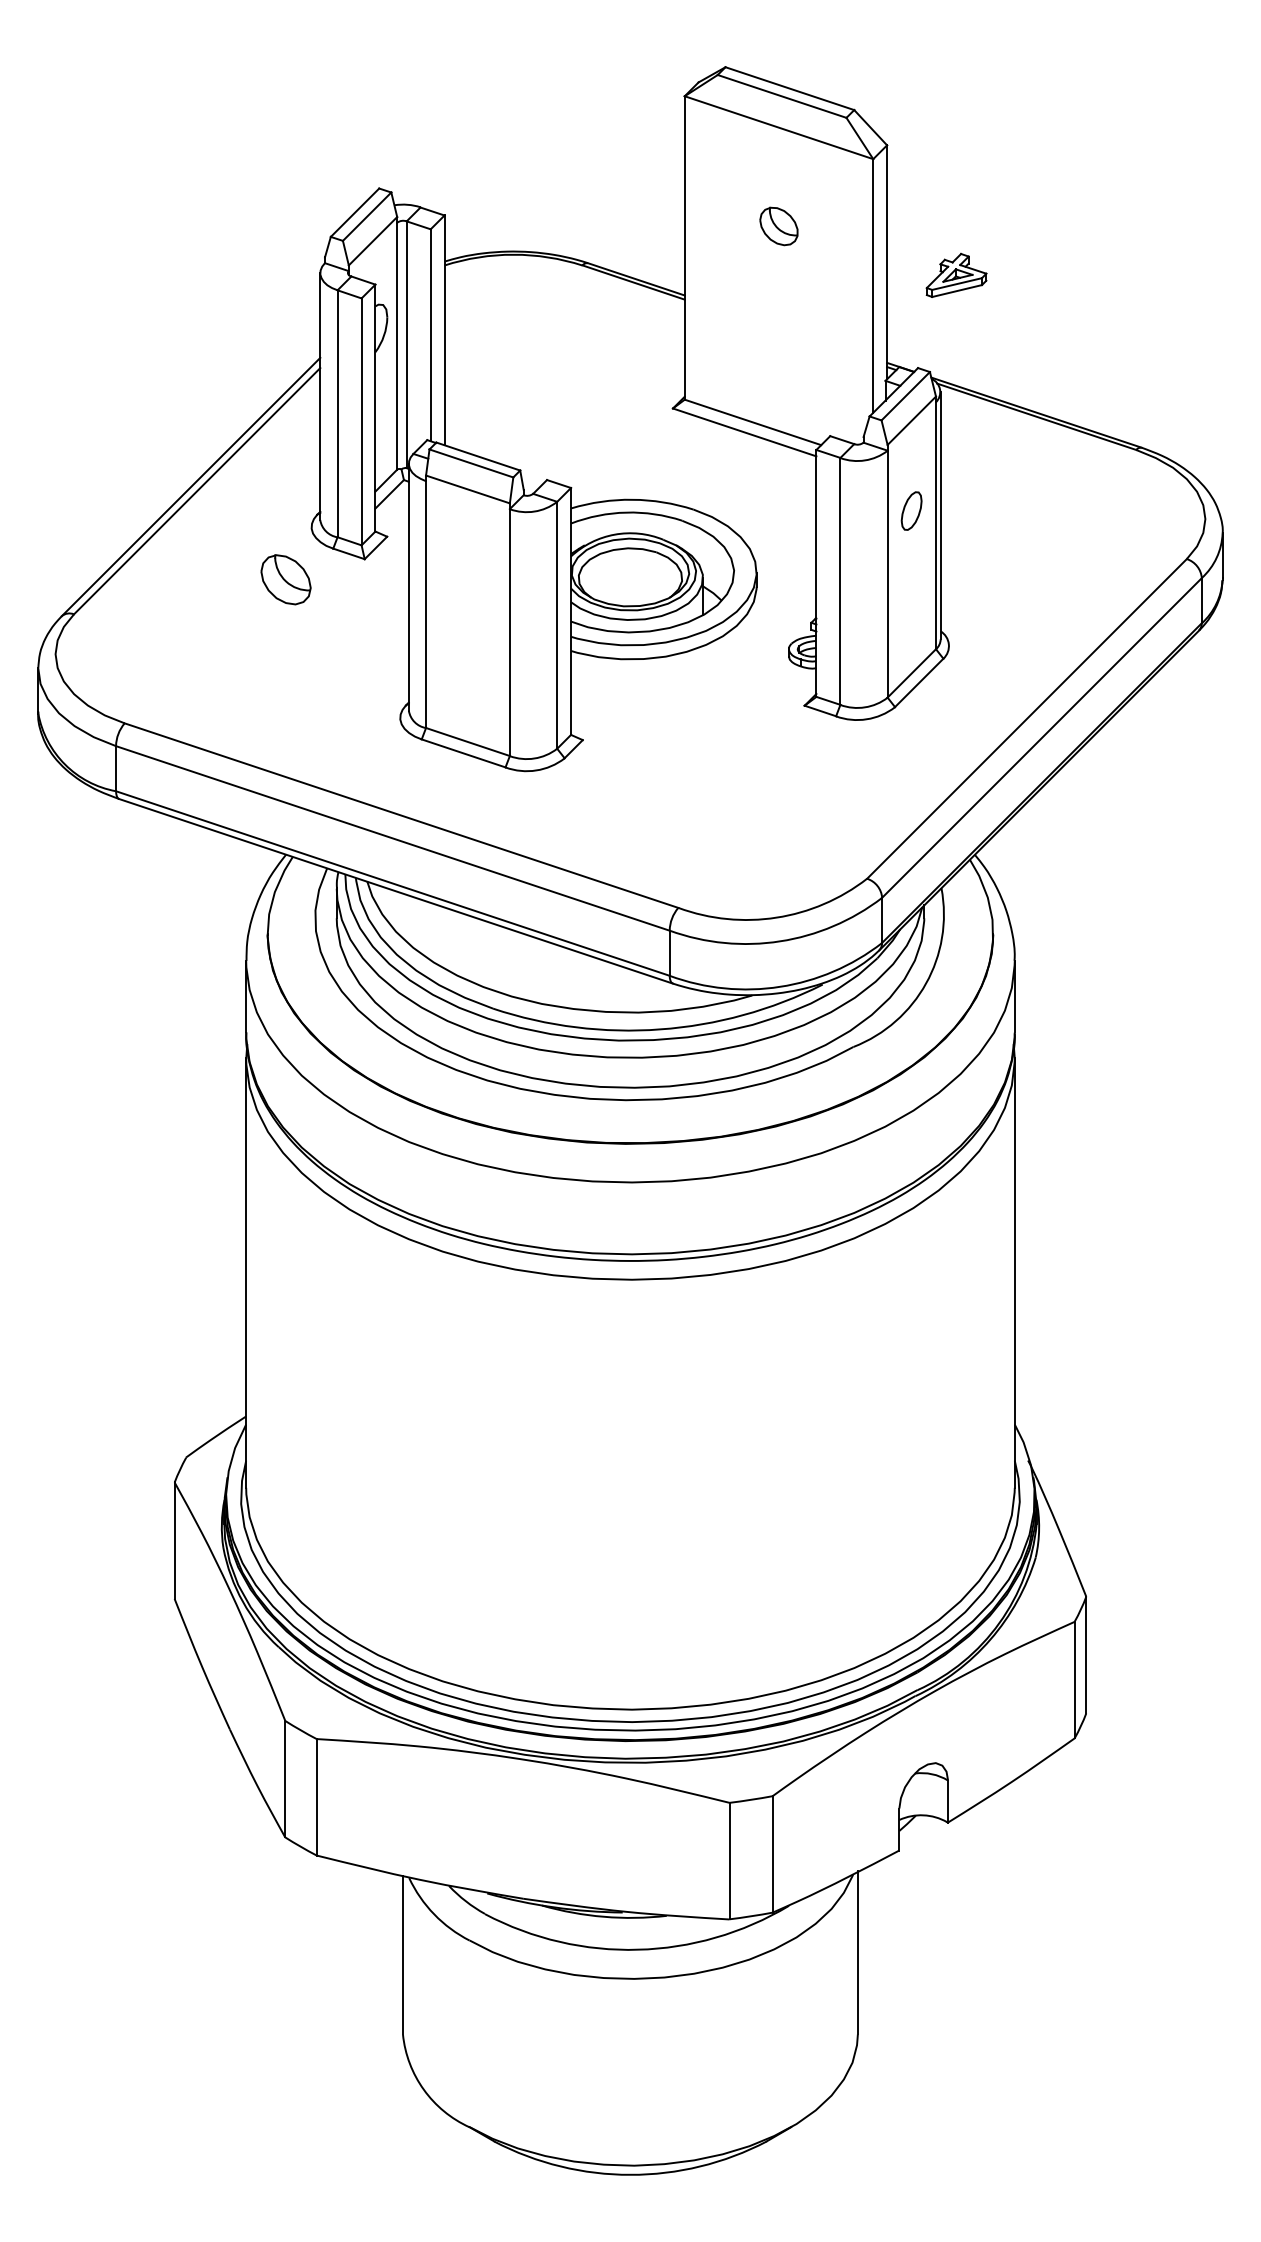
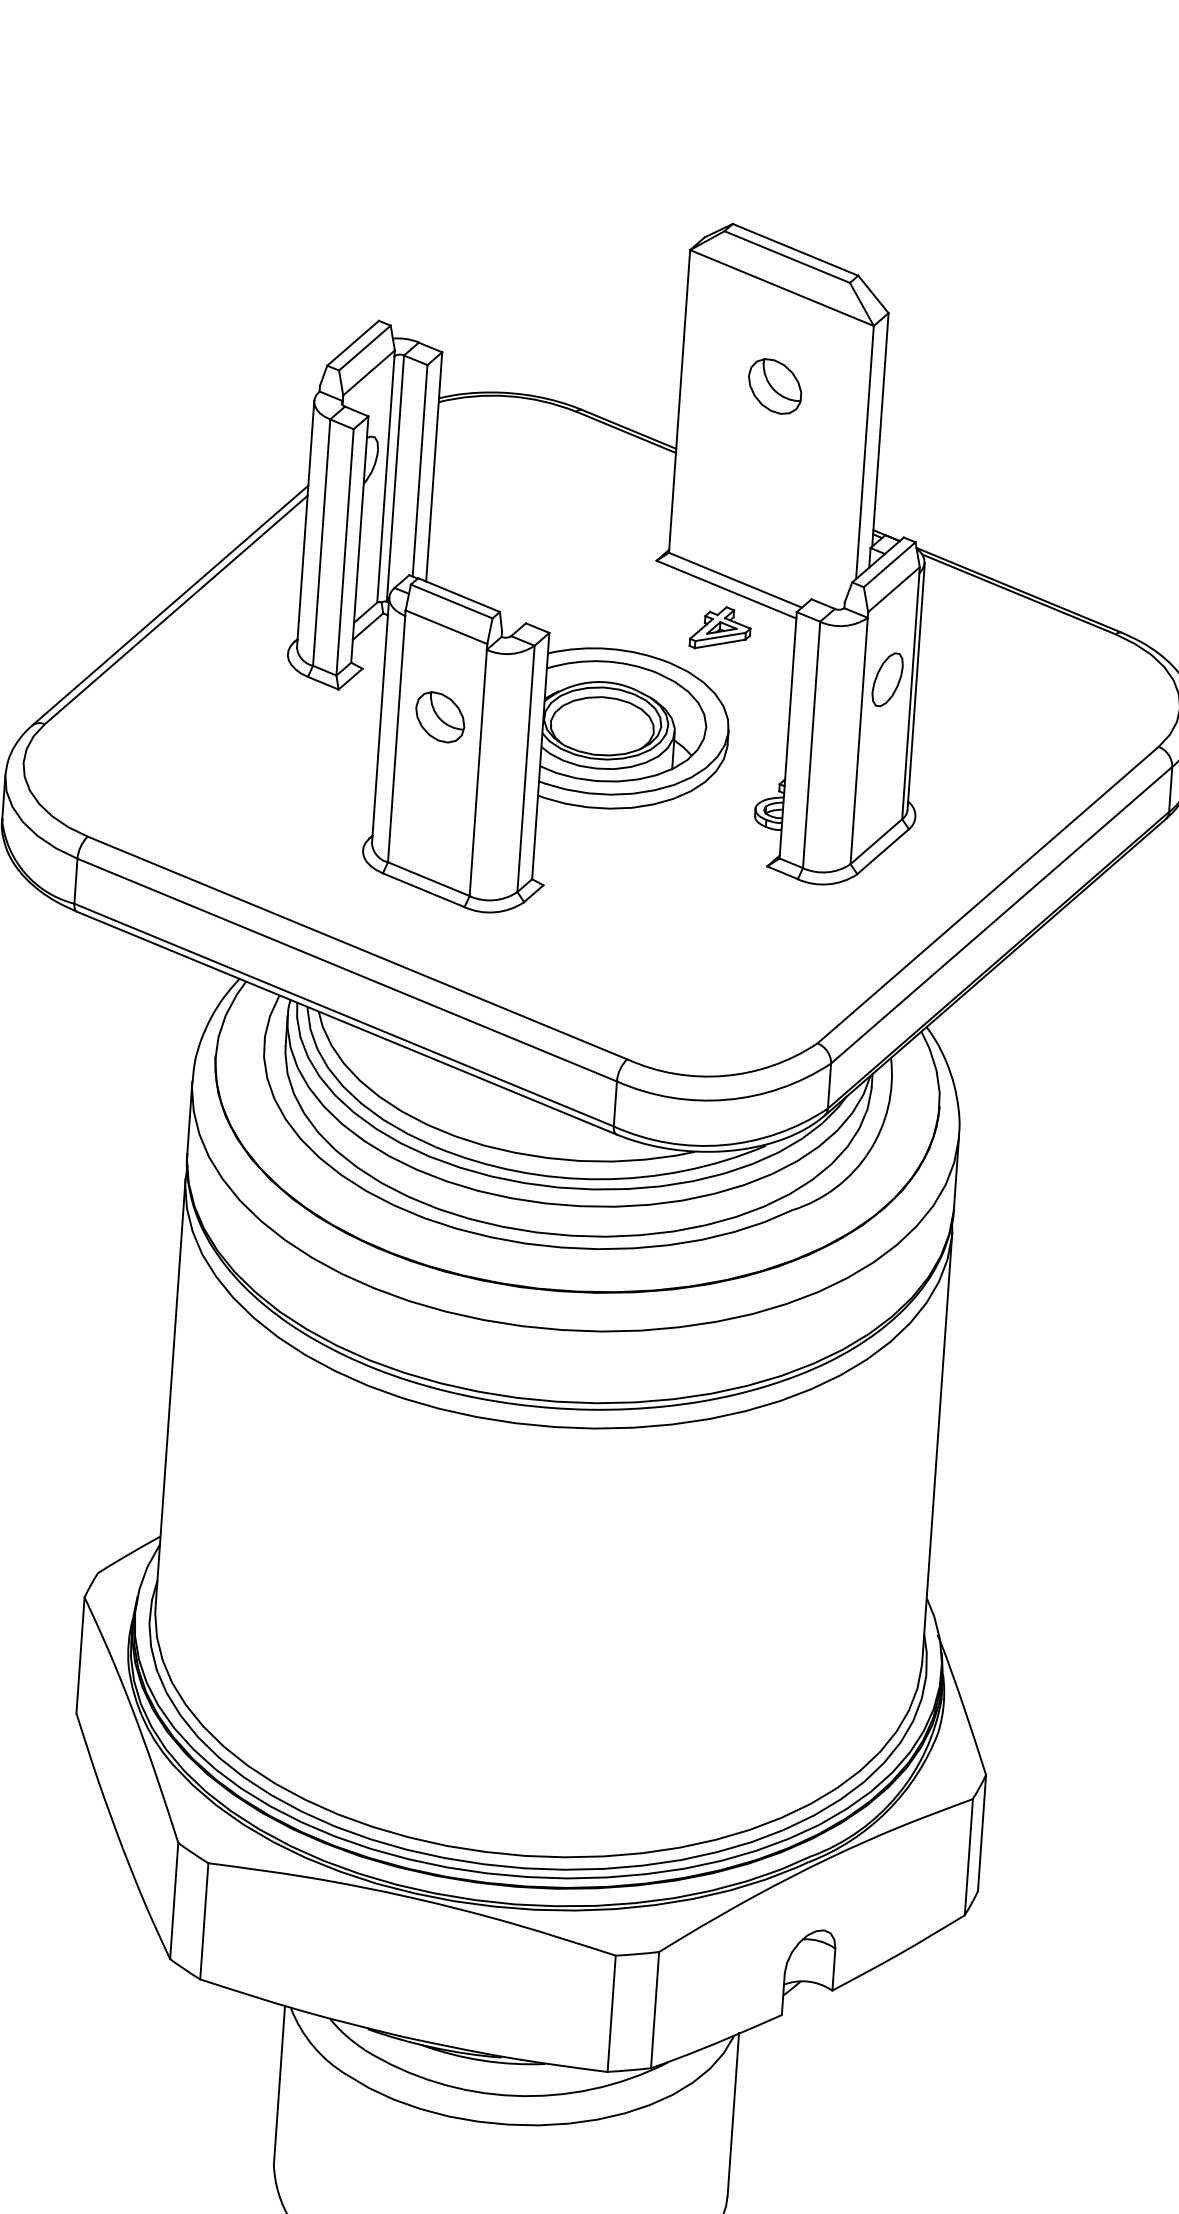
part: (778, 226) -> (774, 386), size x1.43
part: (956, 274) -> (720, 627), moved
part: (911, 510) -> (887, 679), size x1.43
part: (285, 579) -> (439, 717), moved

